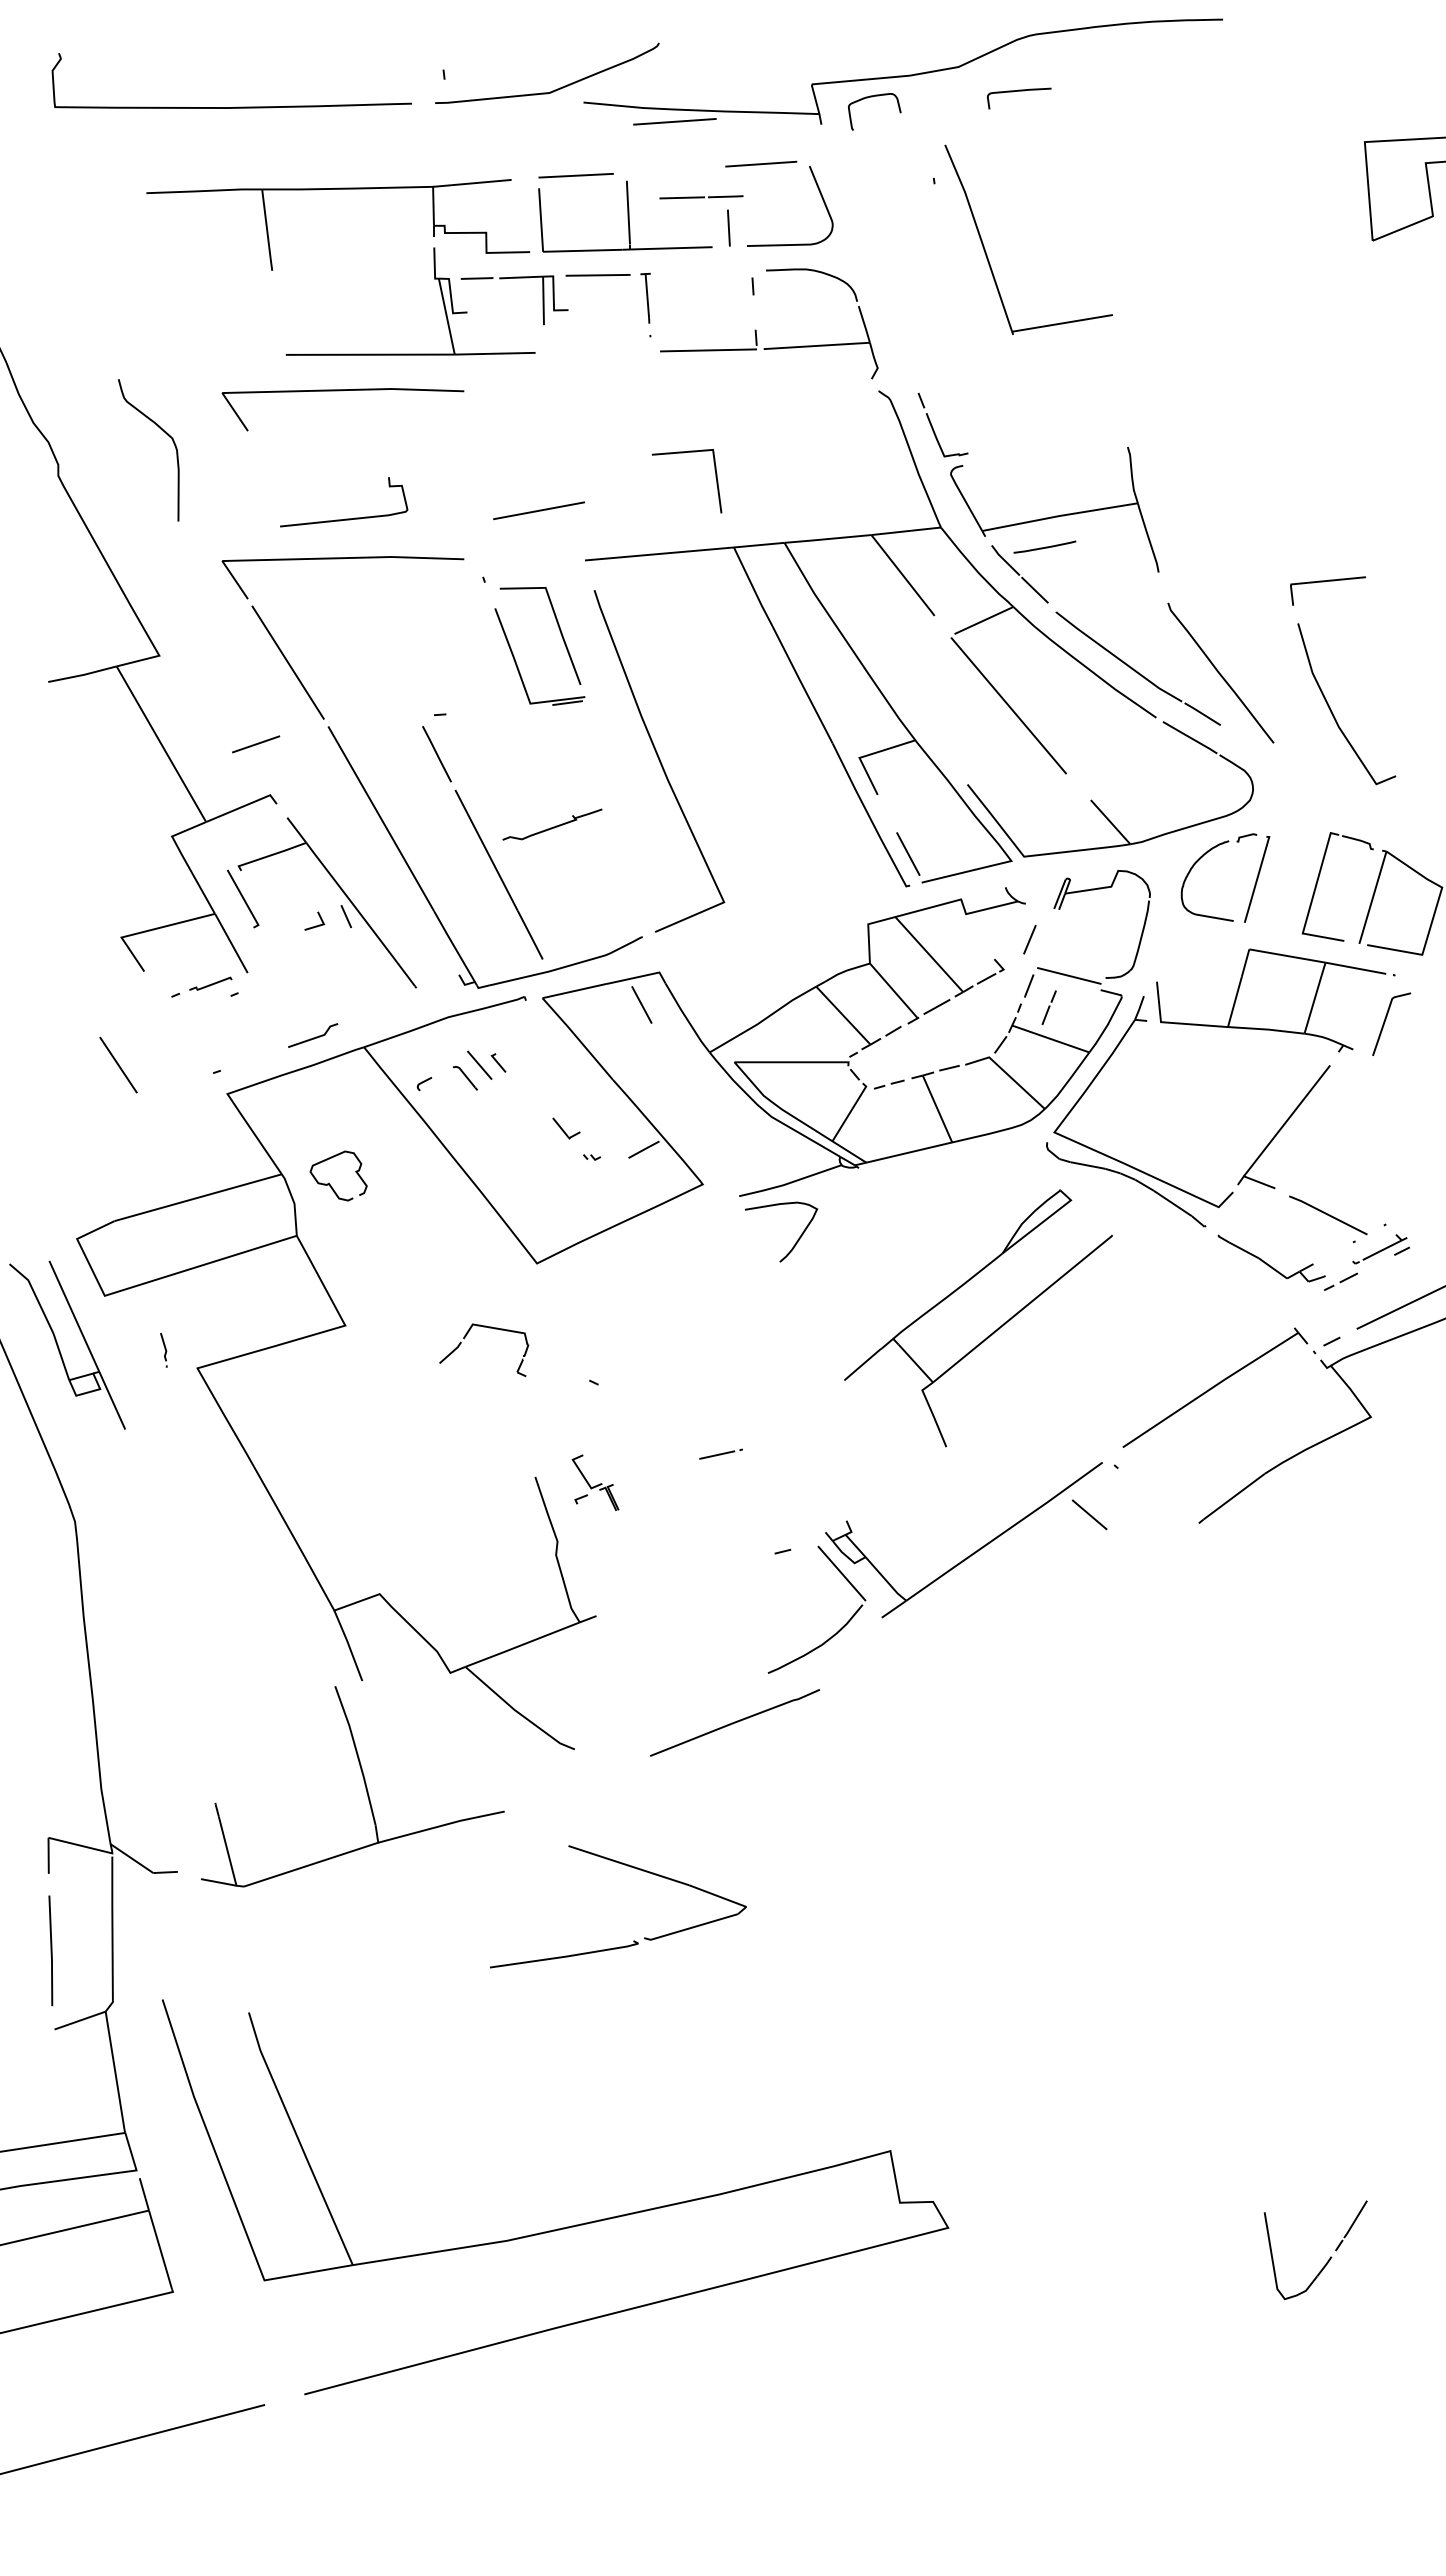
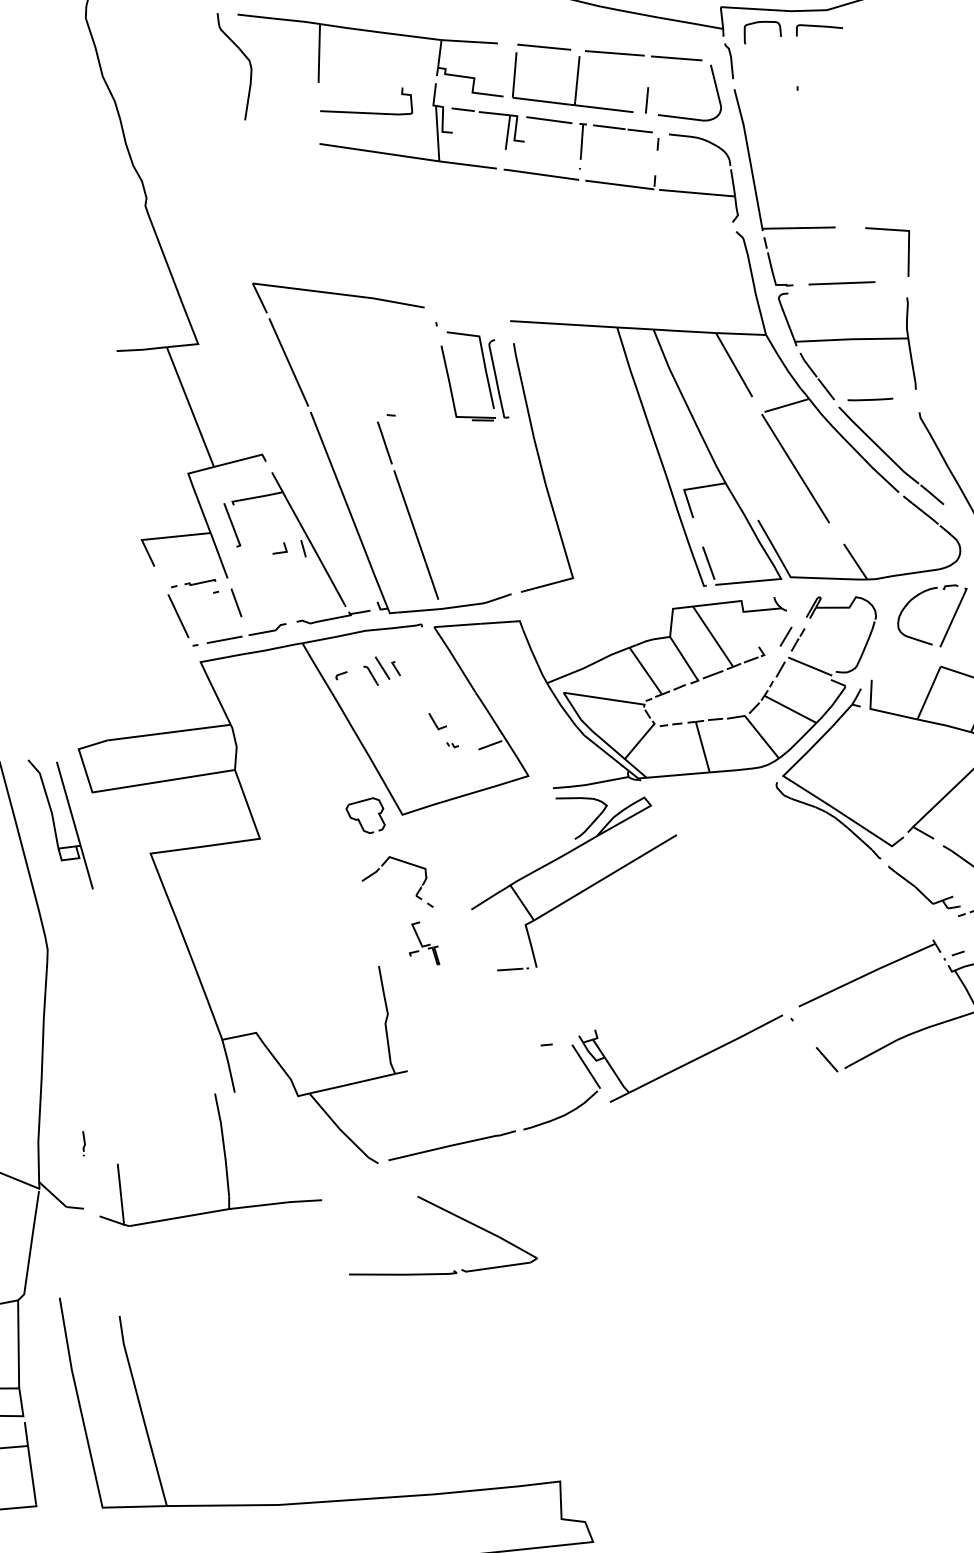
curve: (1018, 91) -> (819, 26), moved
line: (674, 121) -> (614, 53), moved
line: (836, 157) -> (730, 61), added
line: (701, 197) -> (622, 129), moved
part: (987, 254) -> (752, 171), moved
line: (598, 351) -> (541, 174), added
line: (342, 391) -> (355, 175), removed
curve: (161, 430) -> (242, 53), moved
line: (684, 453) -> (888, 230), moved
line: (538, 510) -> (841, 283), moved
curve: (345, 518) -> (367, 112), moved
line: (1045, 546) -> (870, 399), moved
part: (581, 642) -> (499, 378), added
line: (256, 744) -> (224, 639), moved
part: (552, 824) -> (333, 616), moved
line: (641, 1004) -> (236, 602), moved
line: (1048, 1007) -> (797, 639), moved
line: (118, 1064) -> (178, 615), moved
curve: (329, 1182) -> (358, 818), moved
part: (489, 1328) -> (400, 861), moved
part: (988, 1335) -> (578, 892), moved
part: (163, 1350) -> (83, 1143), moved
part: (595, 1482) -> (425, 942), moved
line: (1089, 1514) -> (827, 1059), moved
line: (735, 1722) -> (452, 1145), moved
part: (633, 1940) -> (453, 1270), moved

